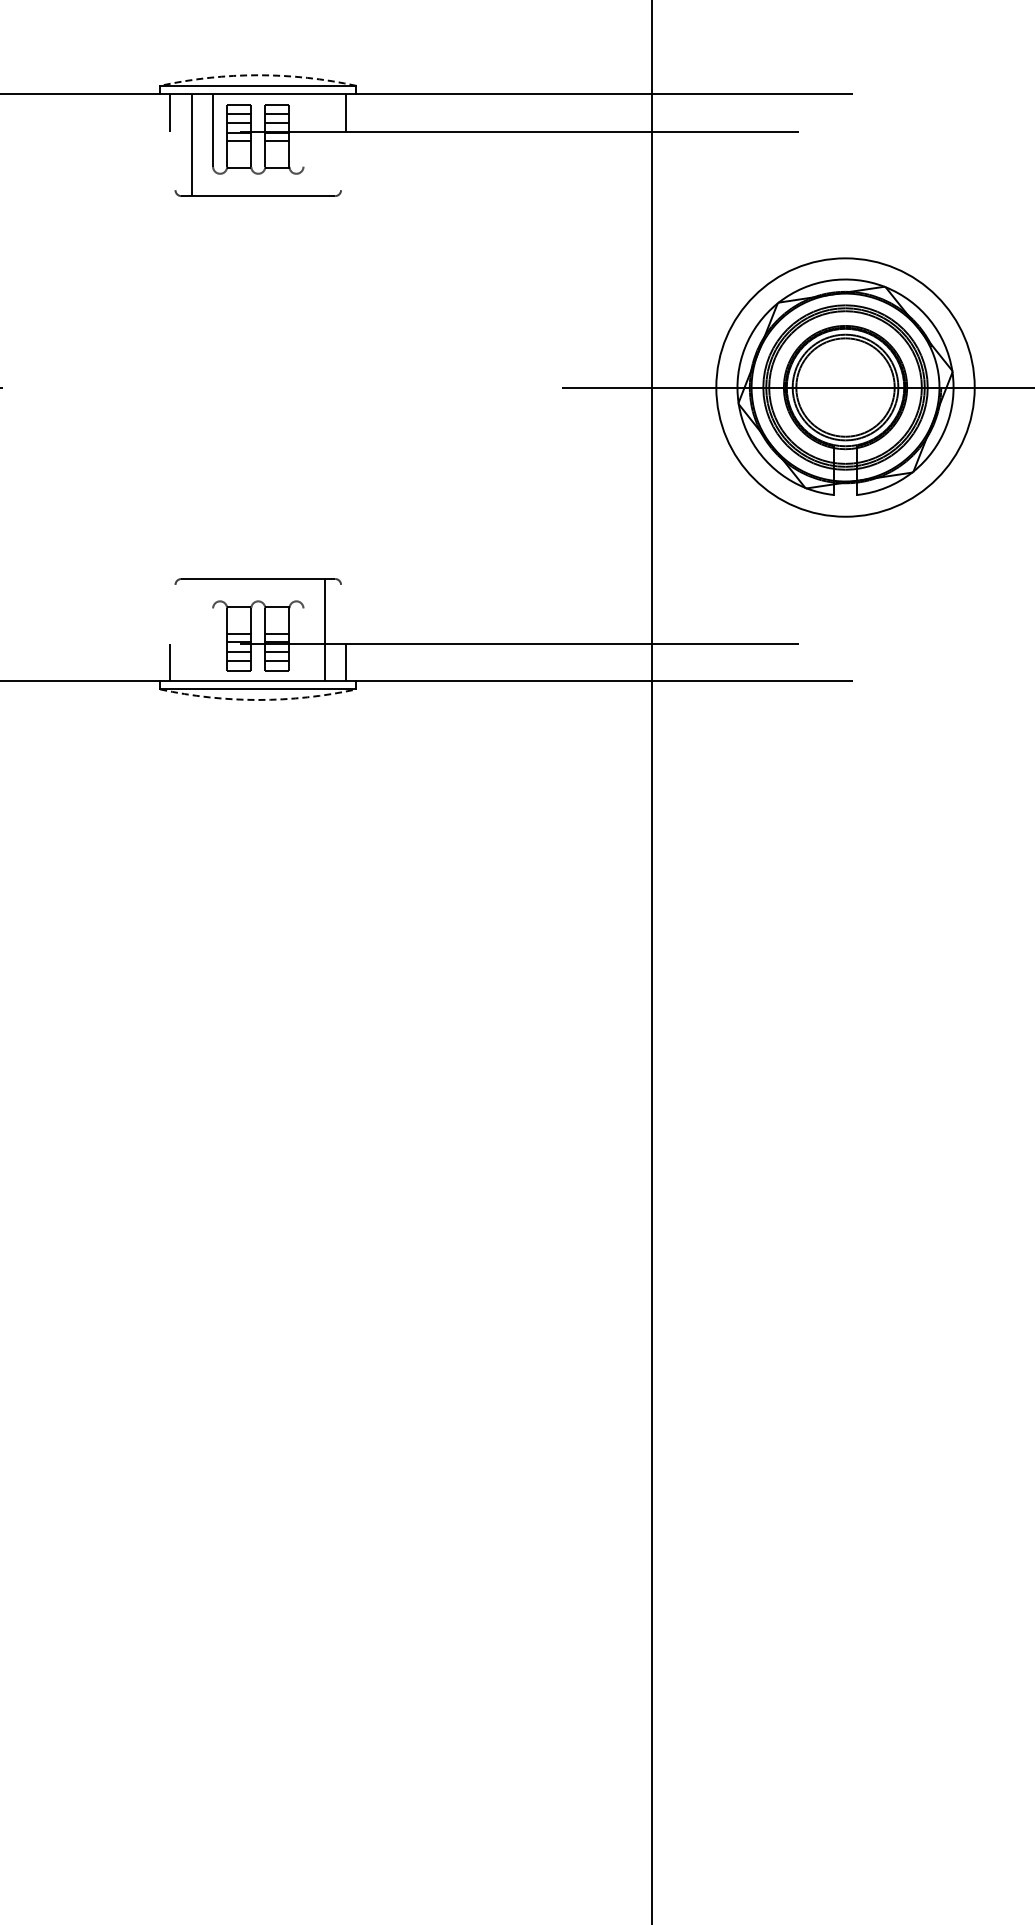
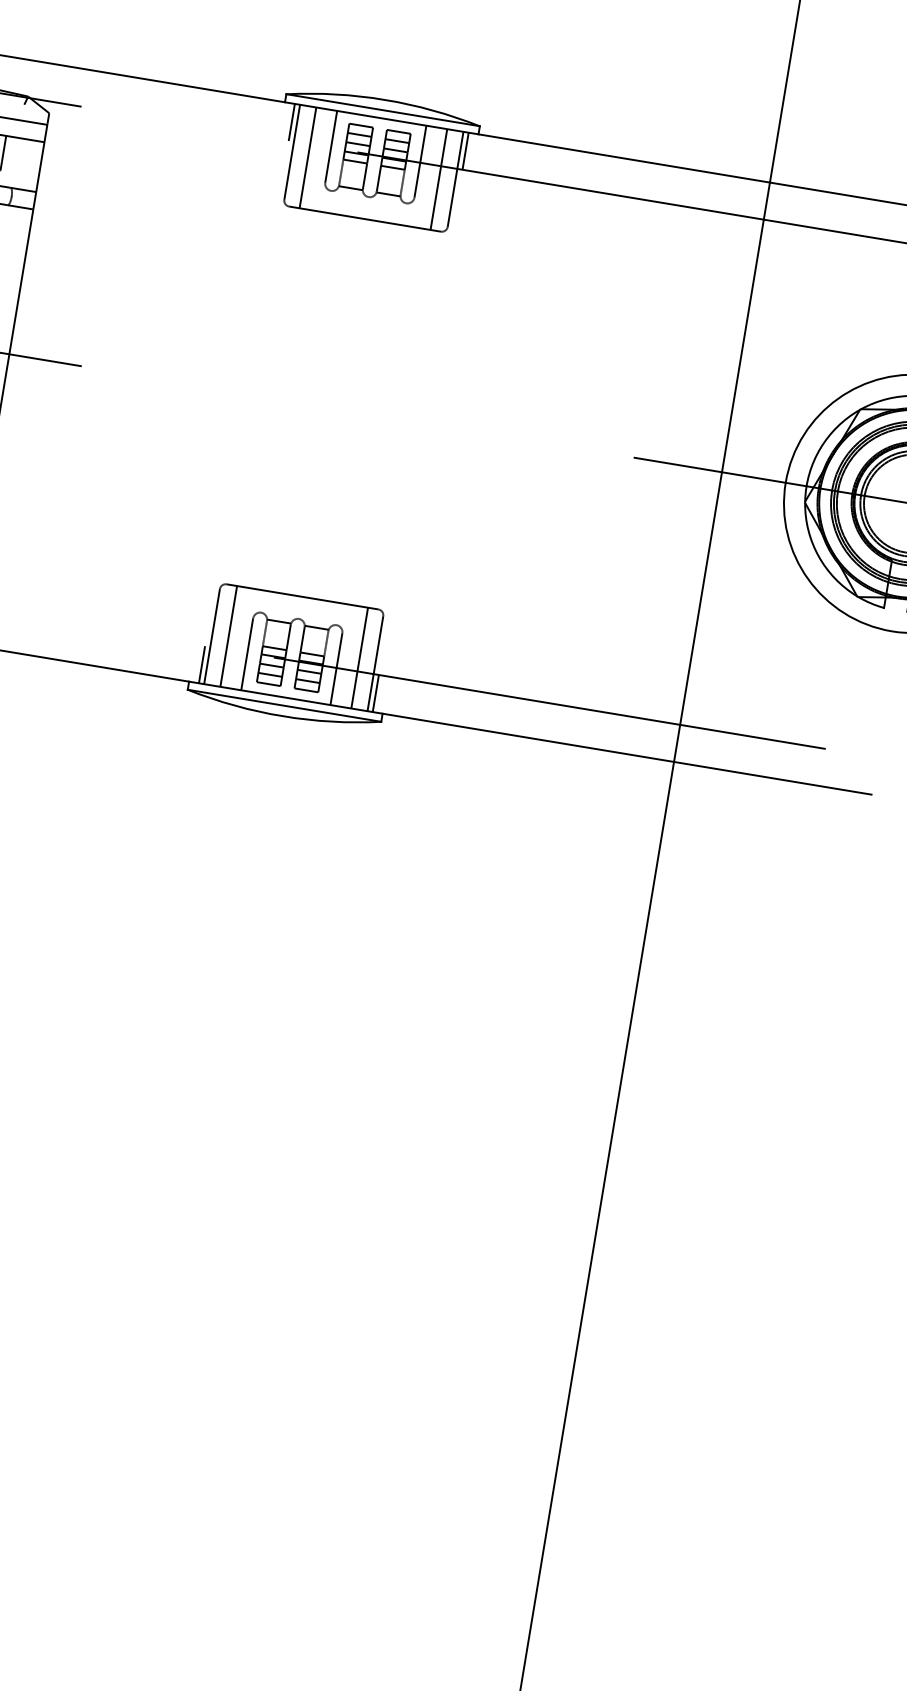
arc: (258, 75) -> (385, 100), dashed -> solid
line: (303, 129) -> (420, 160), added
line: (175, 141) -> (292, 151), added
line: (341, 141) -> (456, 178), added
line: (324, 144) -> (438, 179), added
line: (191, 630) -> (228, 636), added
line: (175, 632) -> (212, 636), added
line: (341, 632) -> (375, 663), added
line: (213, 644) -> (247, 654), added
line: (303, 644) -> (336, 668), added
arc: (258, 699) -> (283, 715), dashed -> solid

